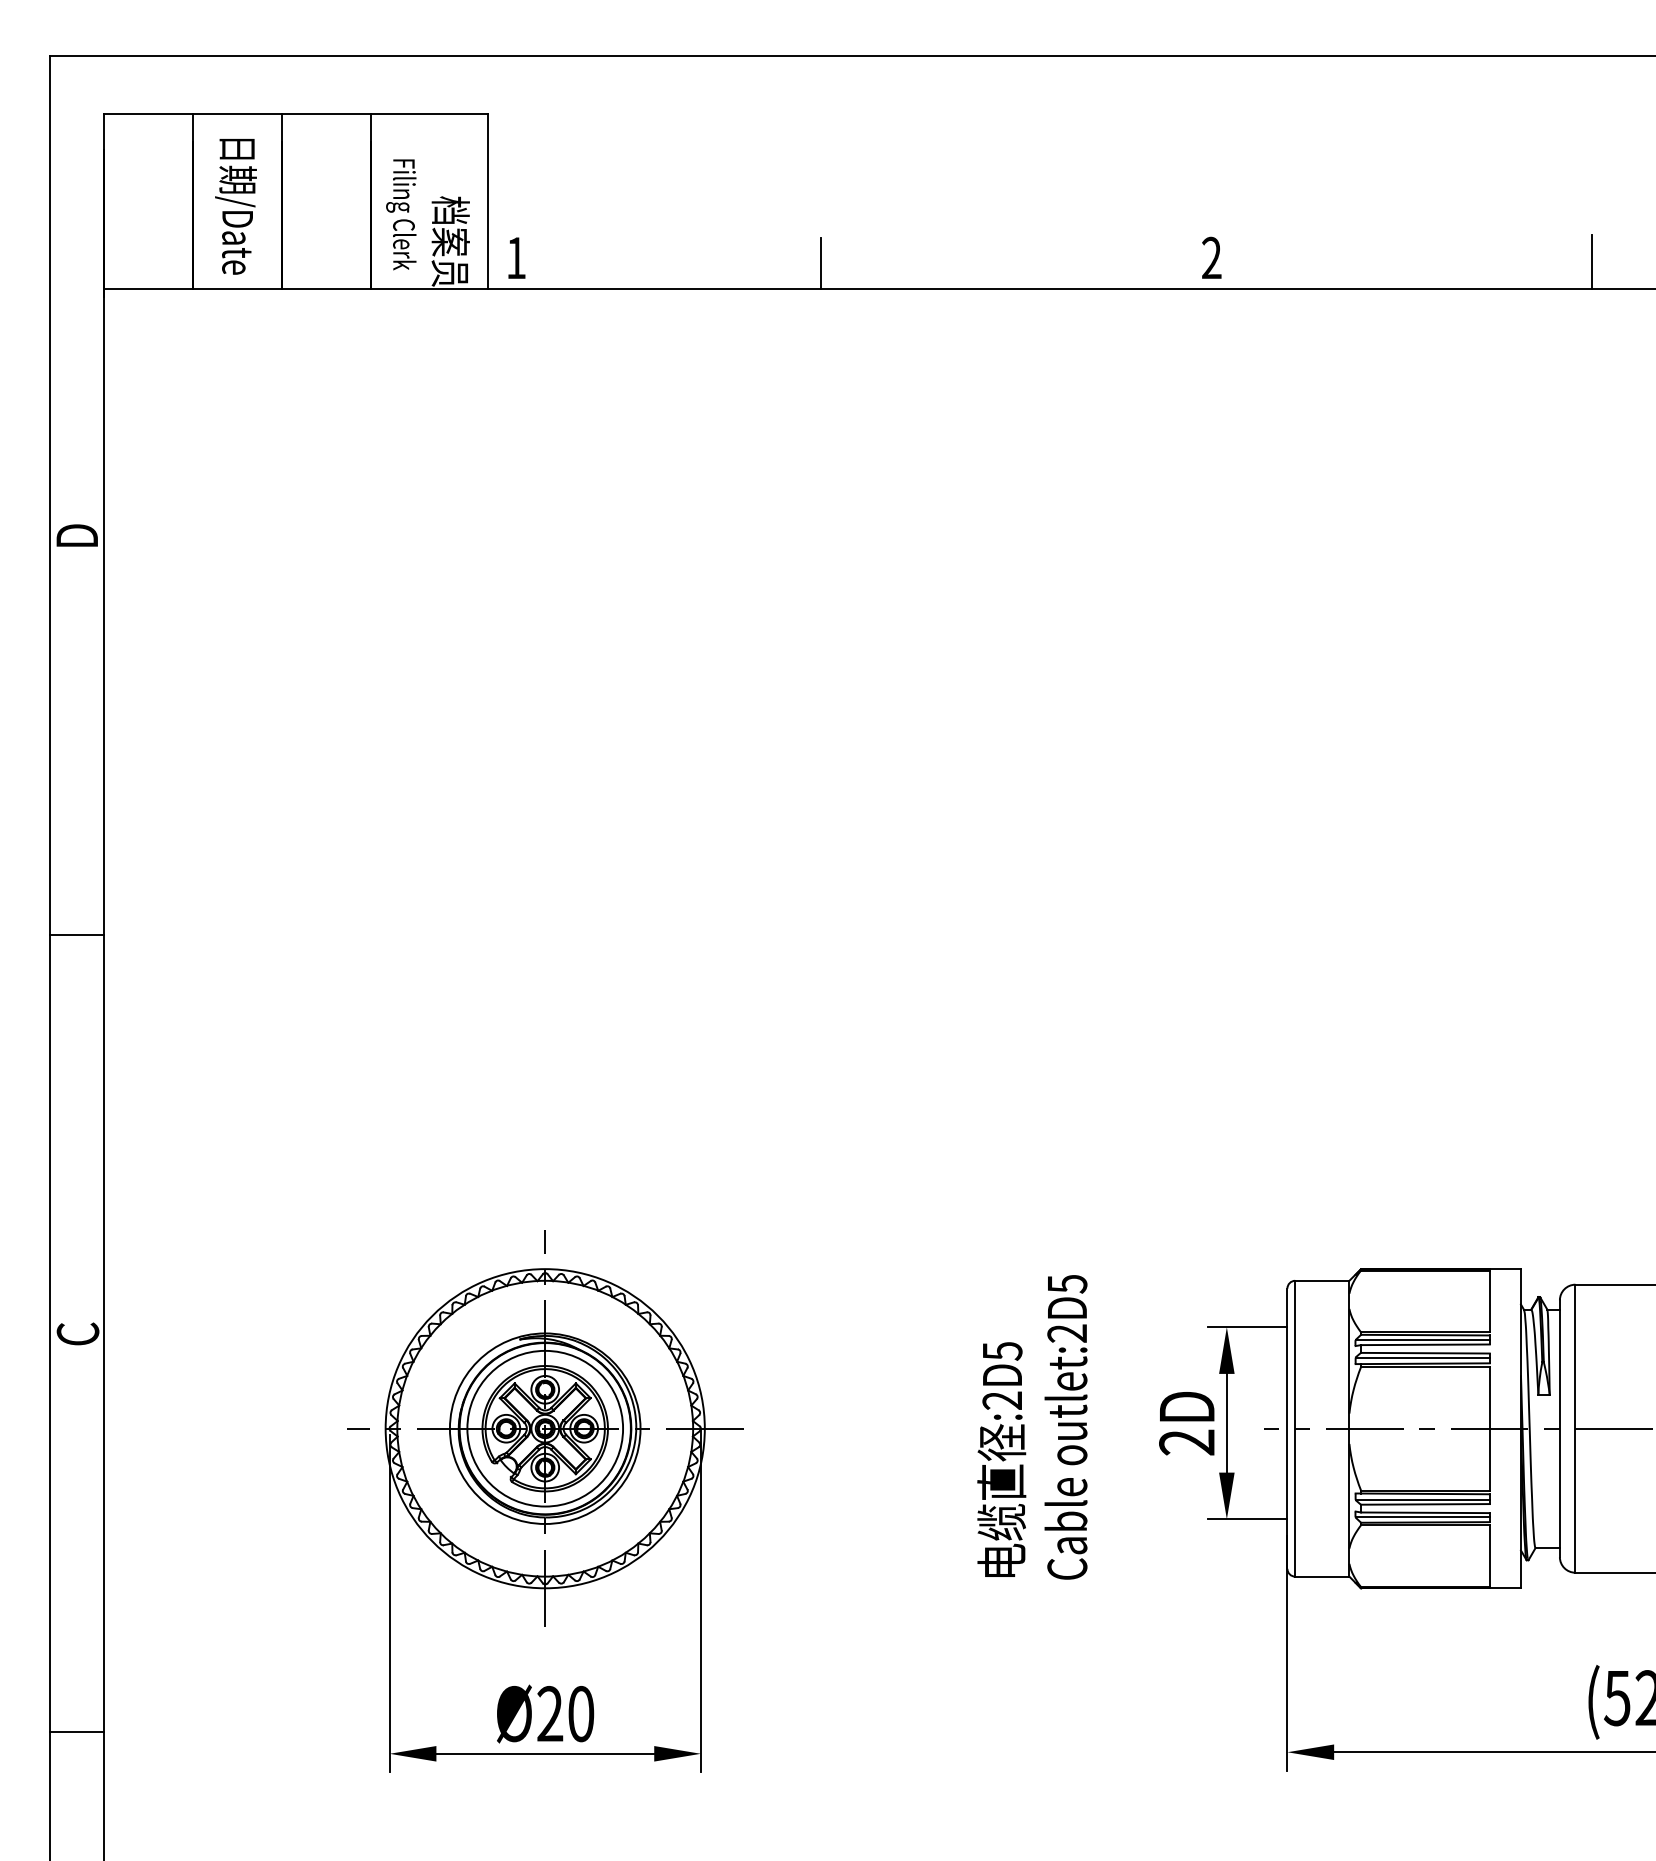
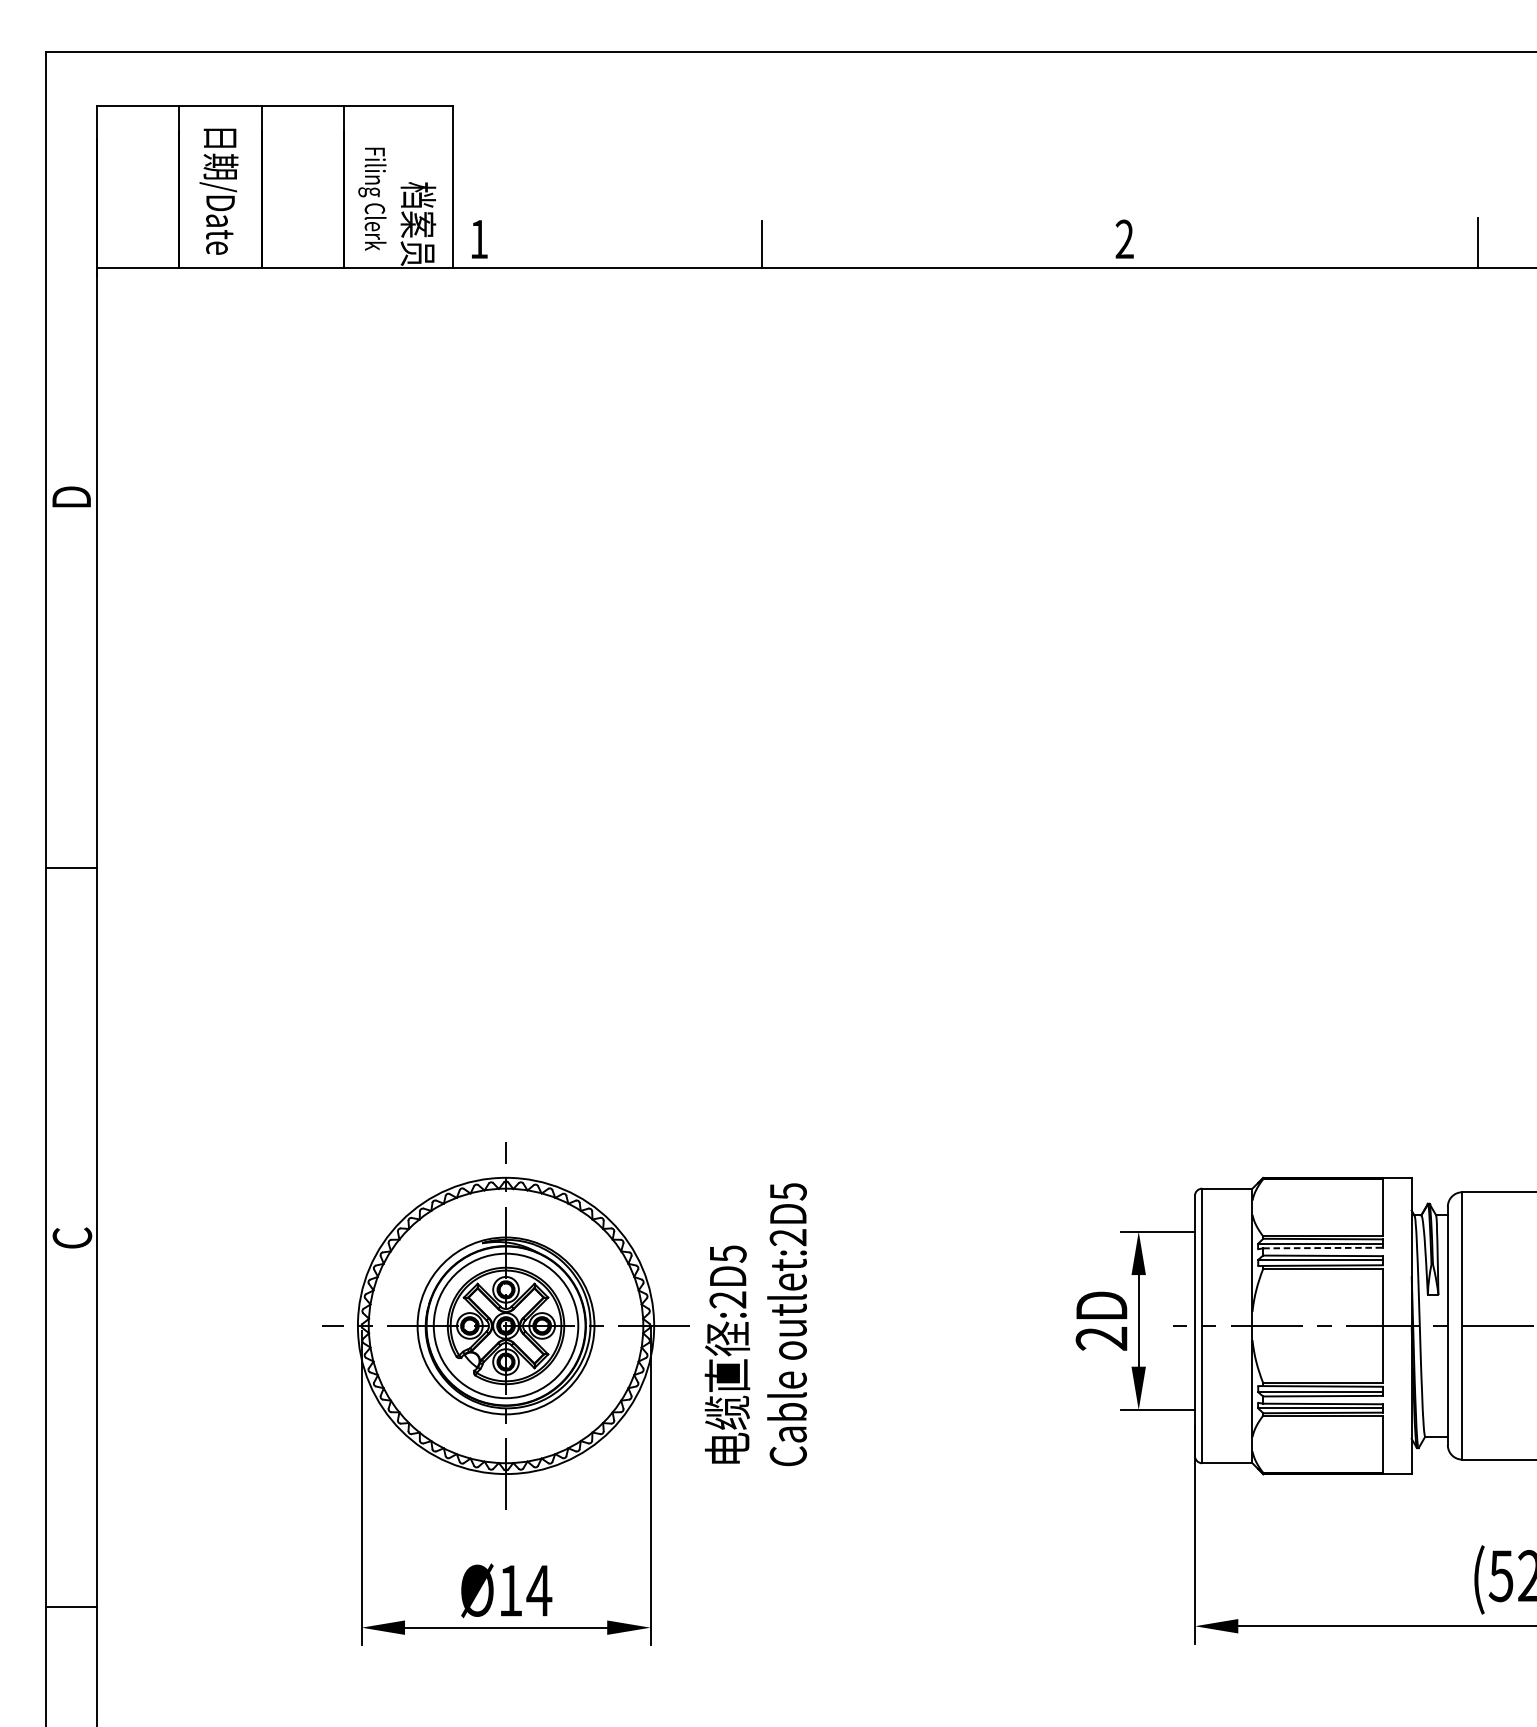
line: (1425, 1344) -> (1323, 1247), solid -> dashed
text: (1032, 1427) -> (755, 1324), moved
text: (566, 1714) -> (525, 1591), Ø20 -> Ø14

